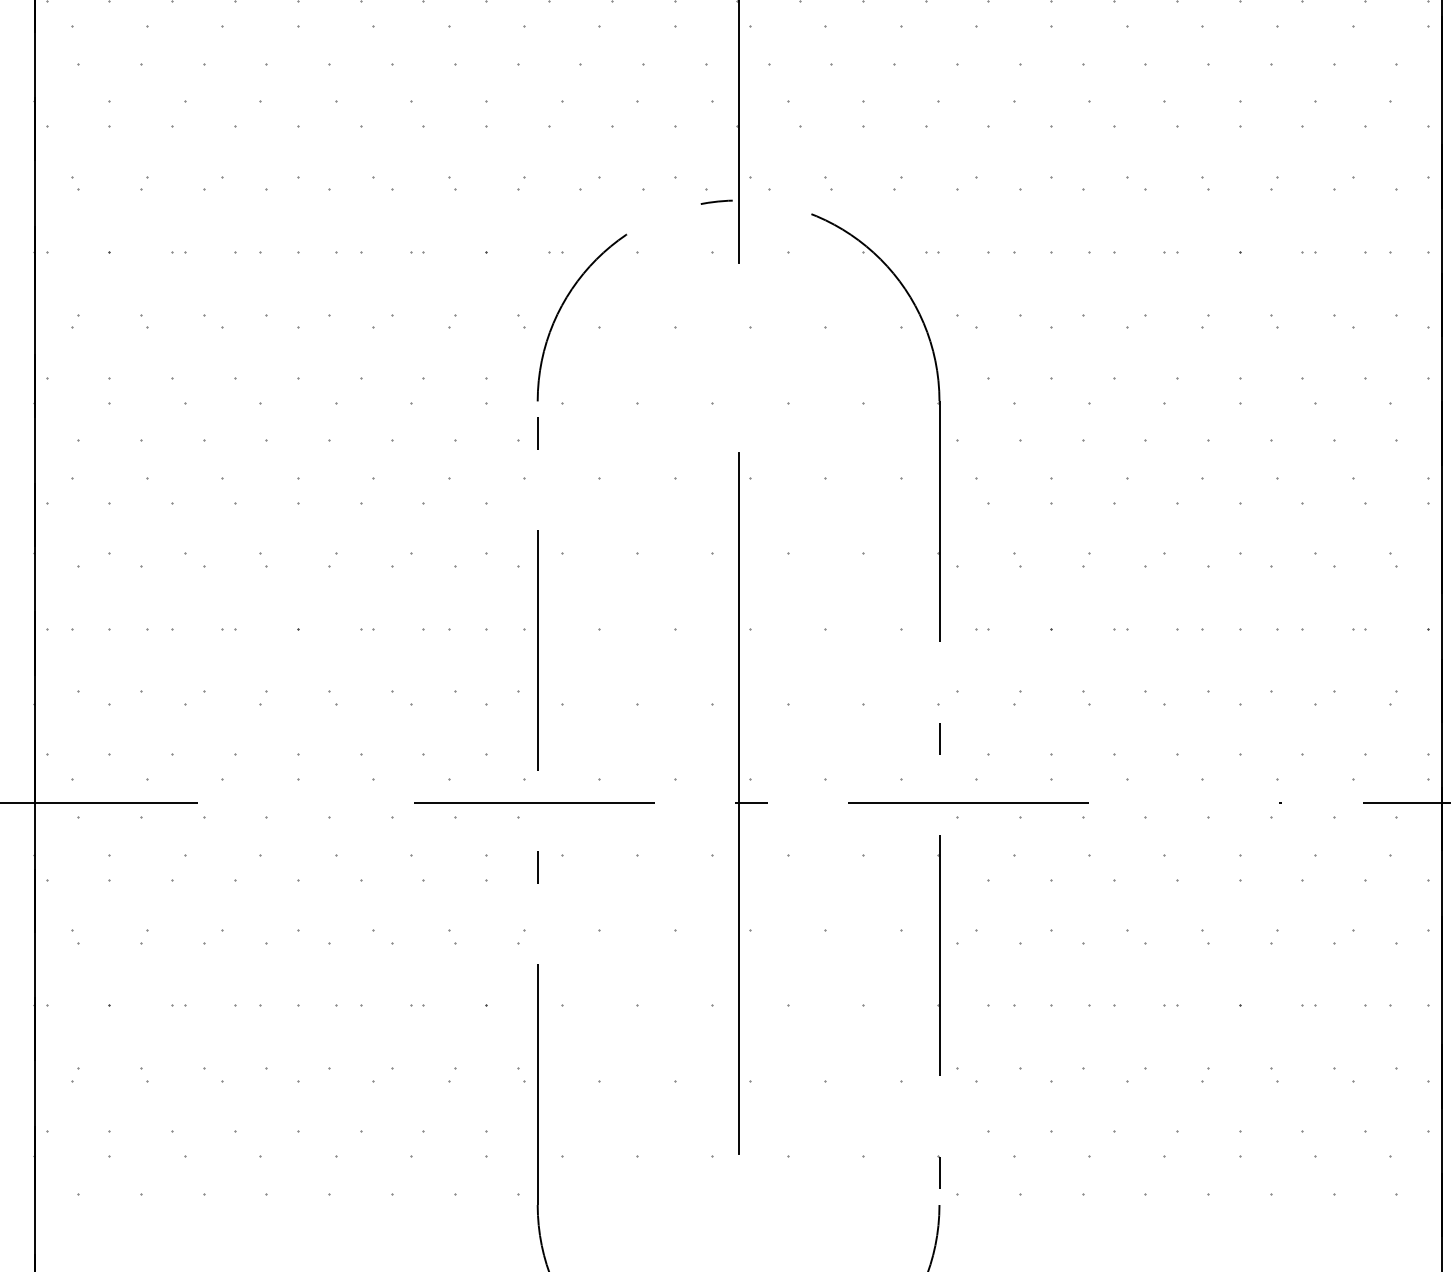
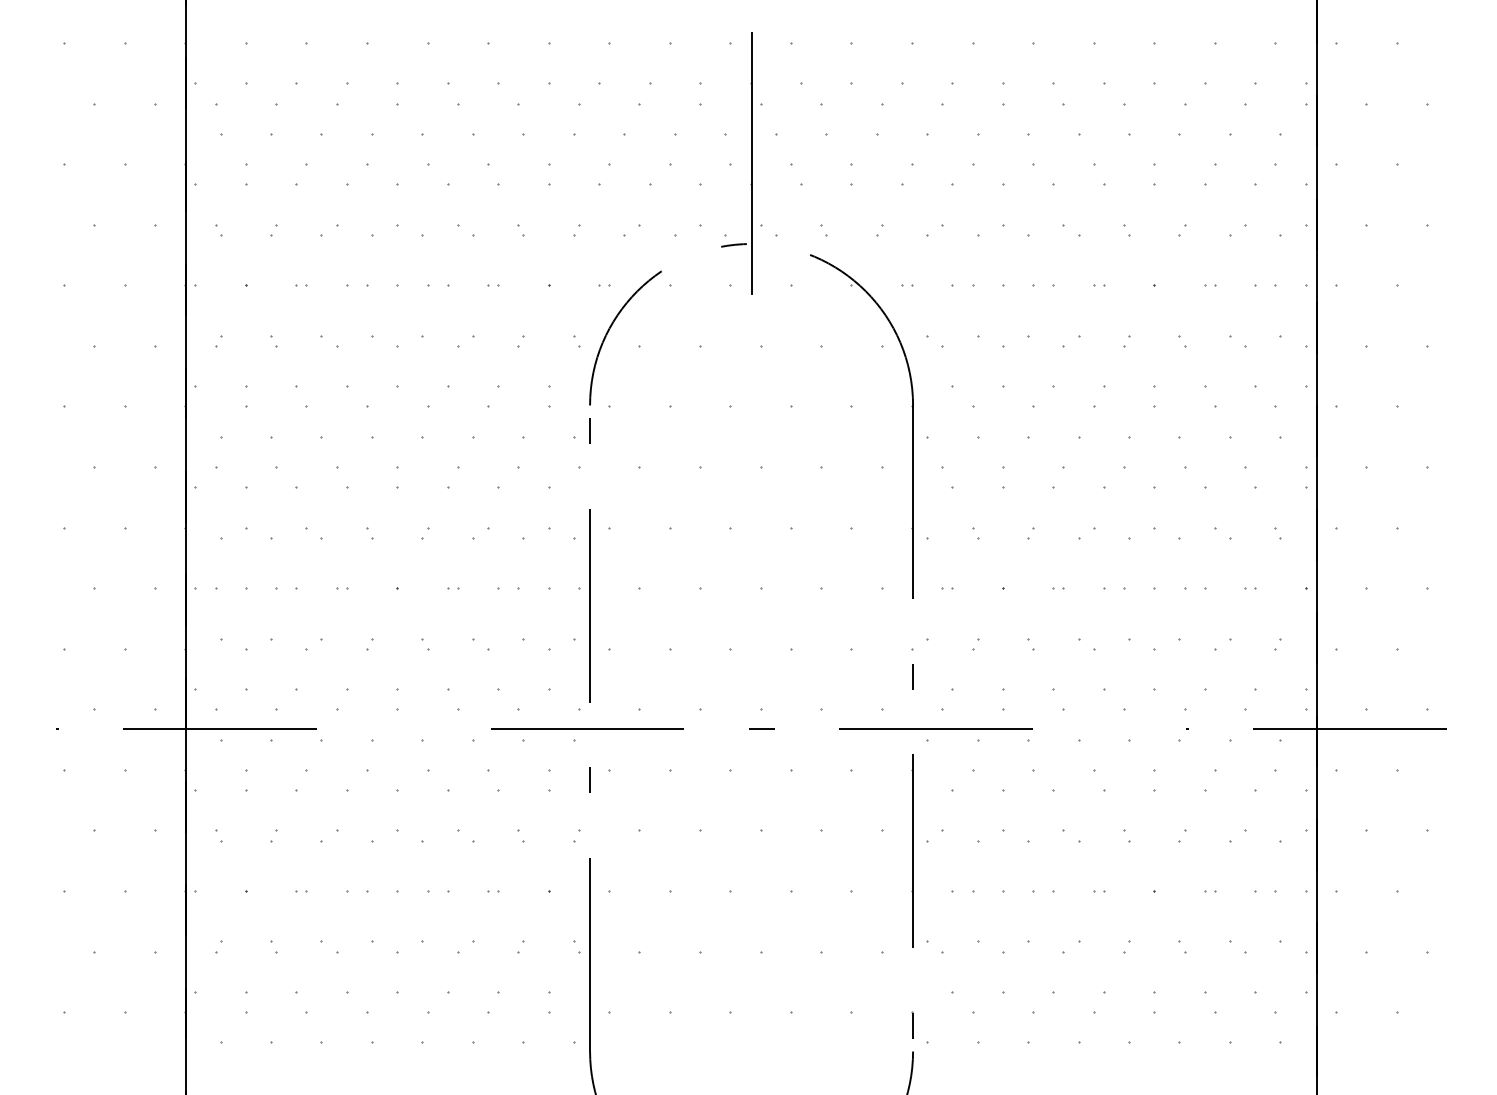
line: (738, 803) -> (751, 728), removed

